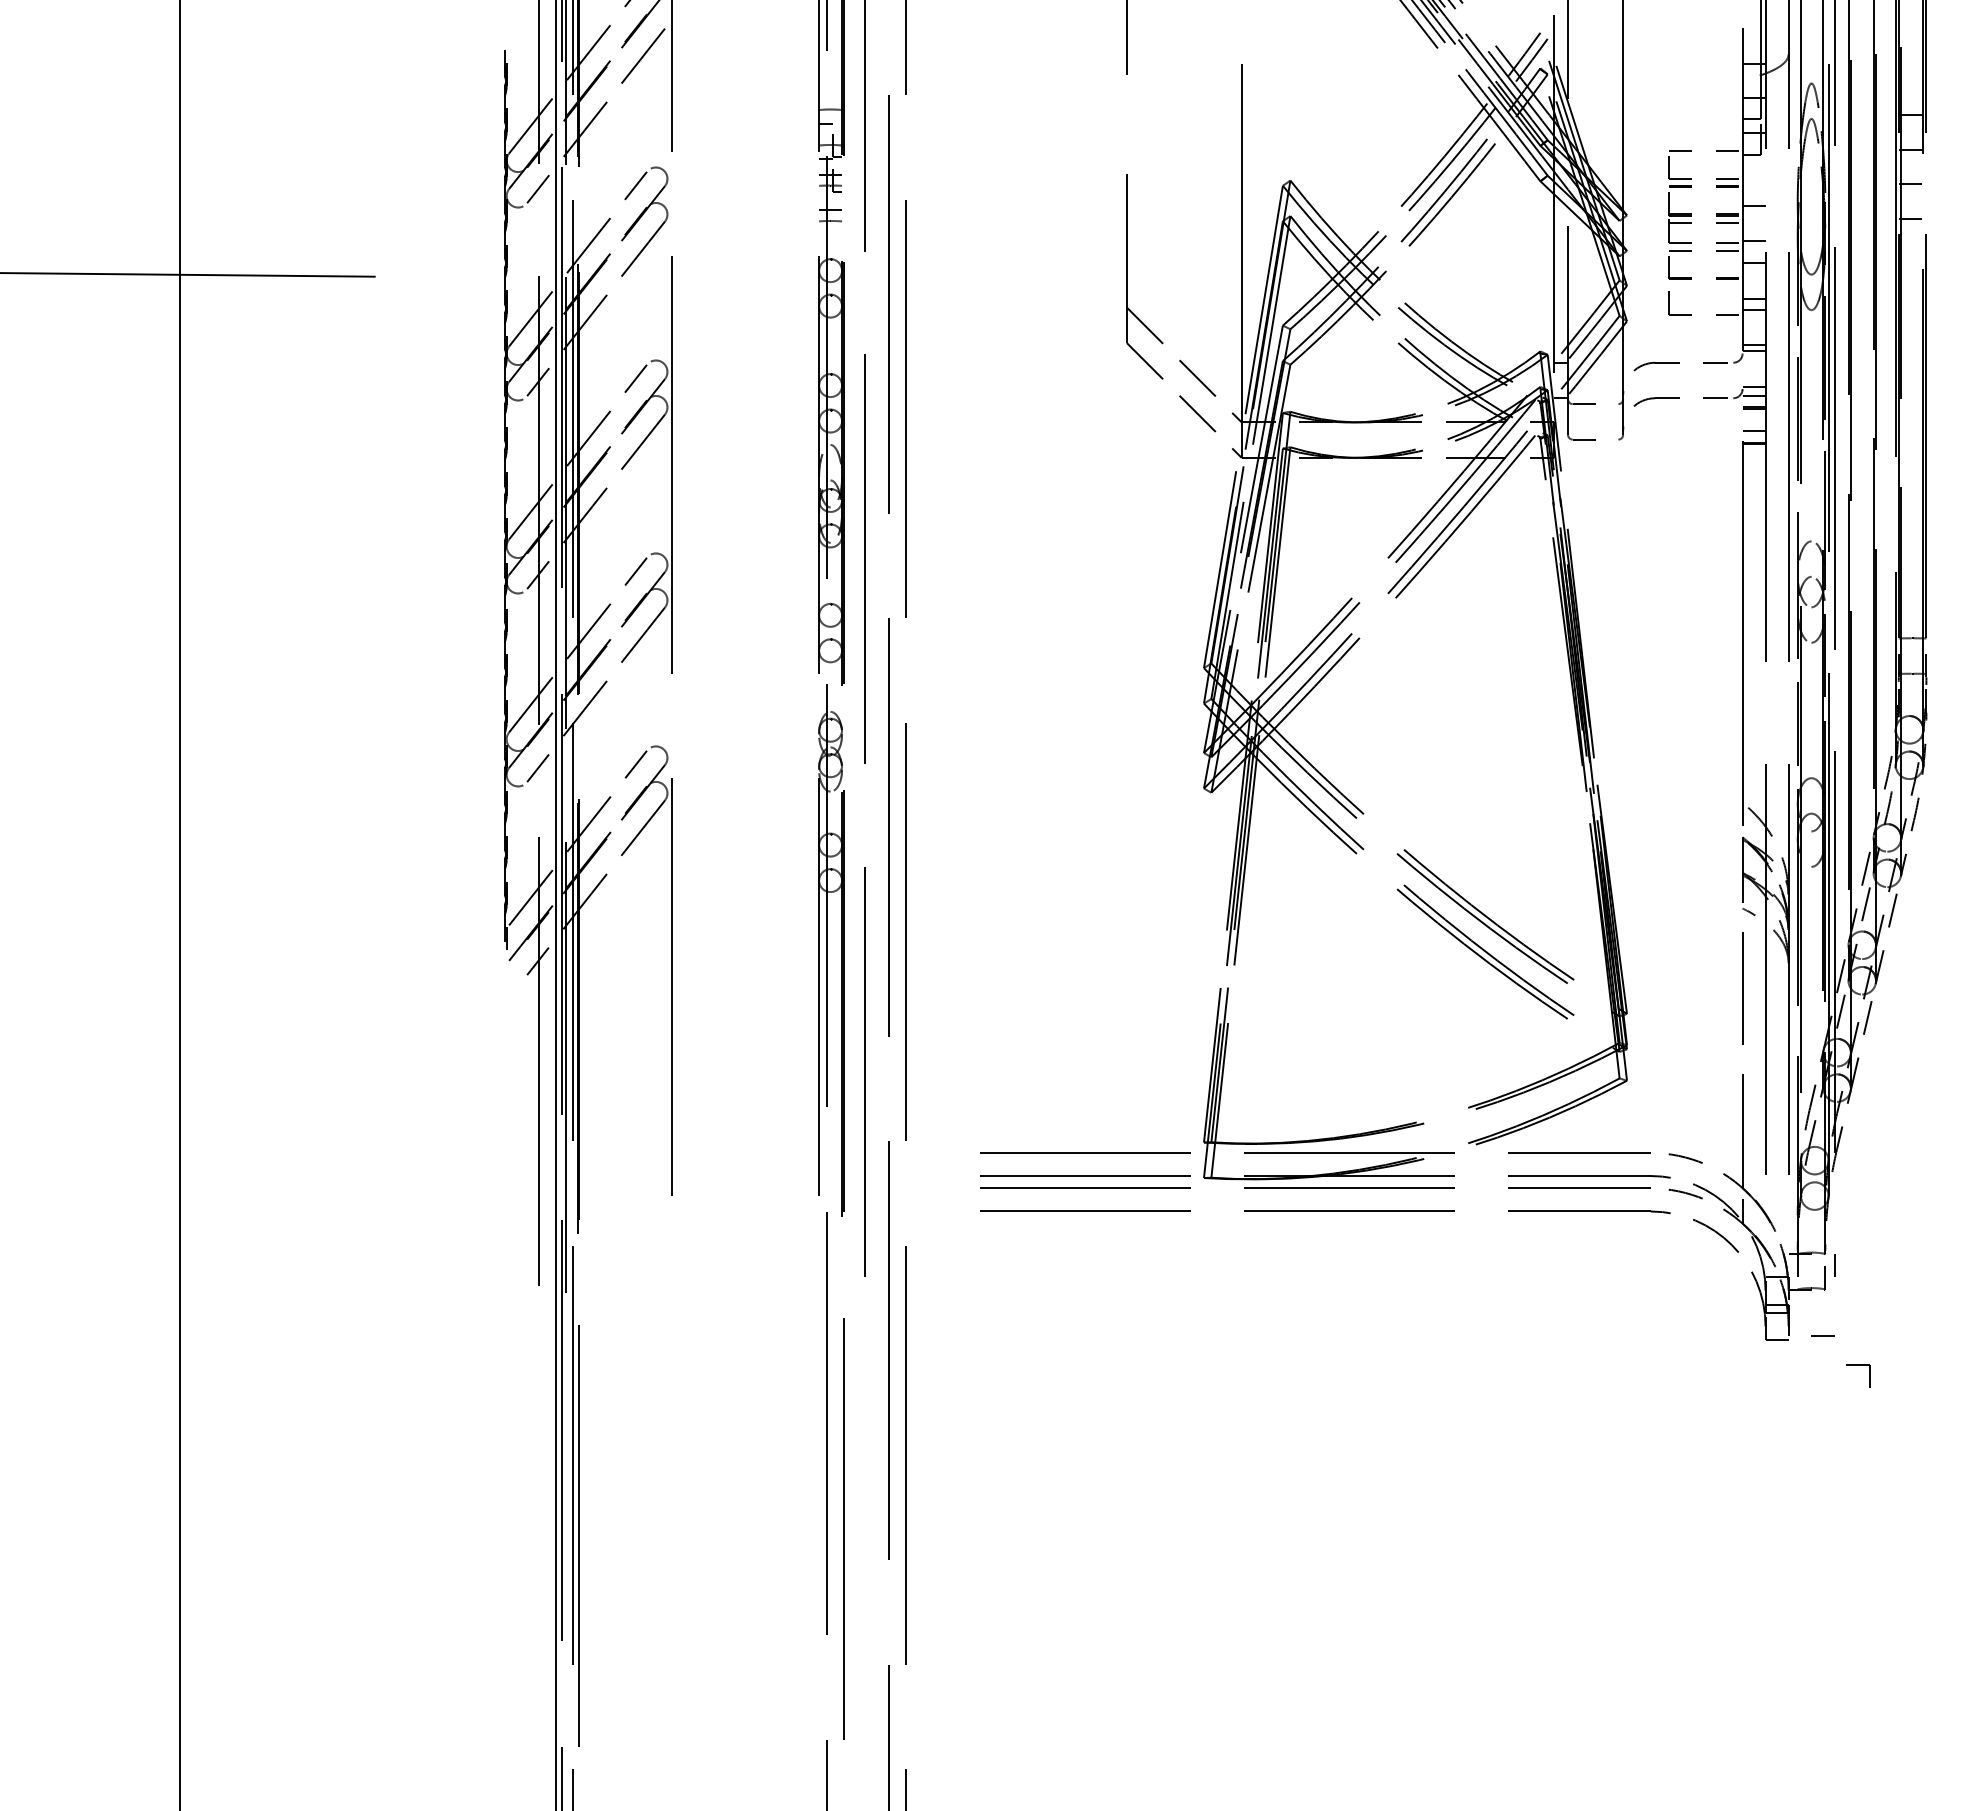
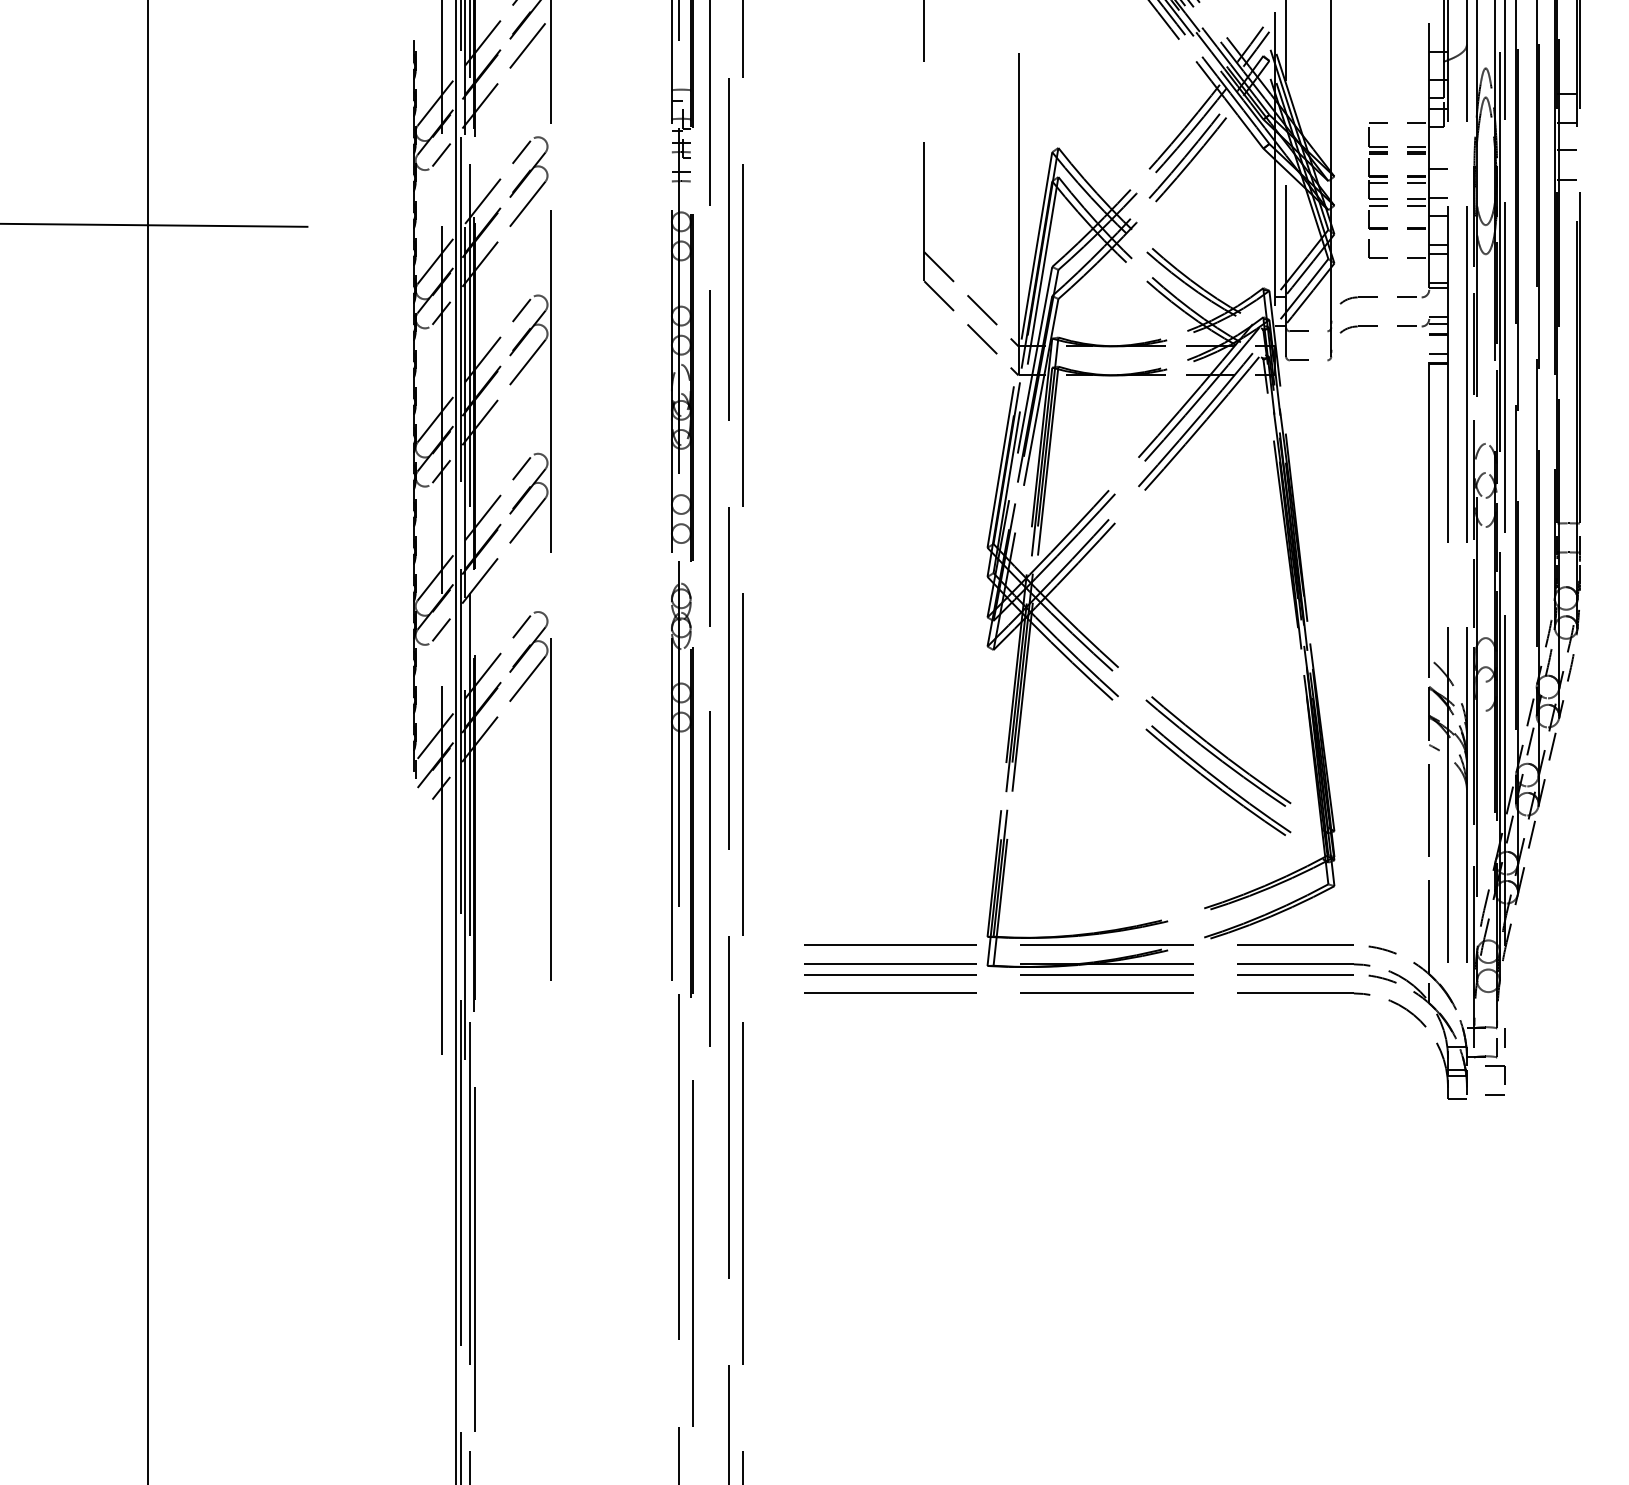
part: (1858, 1365) -> (1495, 1066), moved

